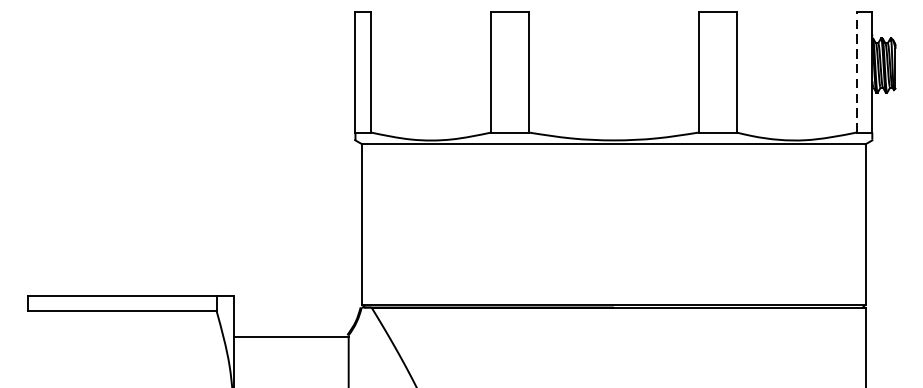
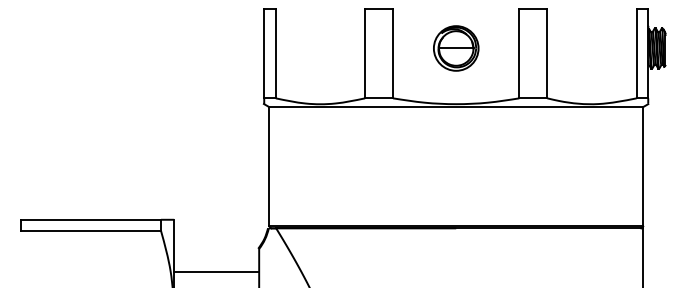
part: (614, 65) -> (456, 48), added
line: (856, 72) -> (636, 53), dashed -> solid
line: (291, 337) -> (216, 272), moved

